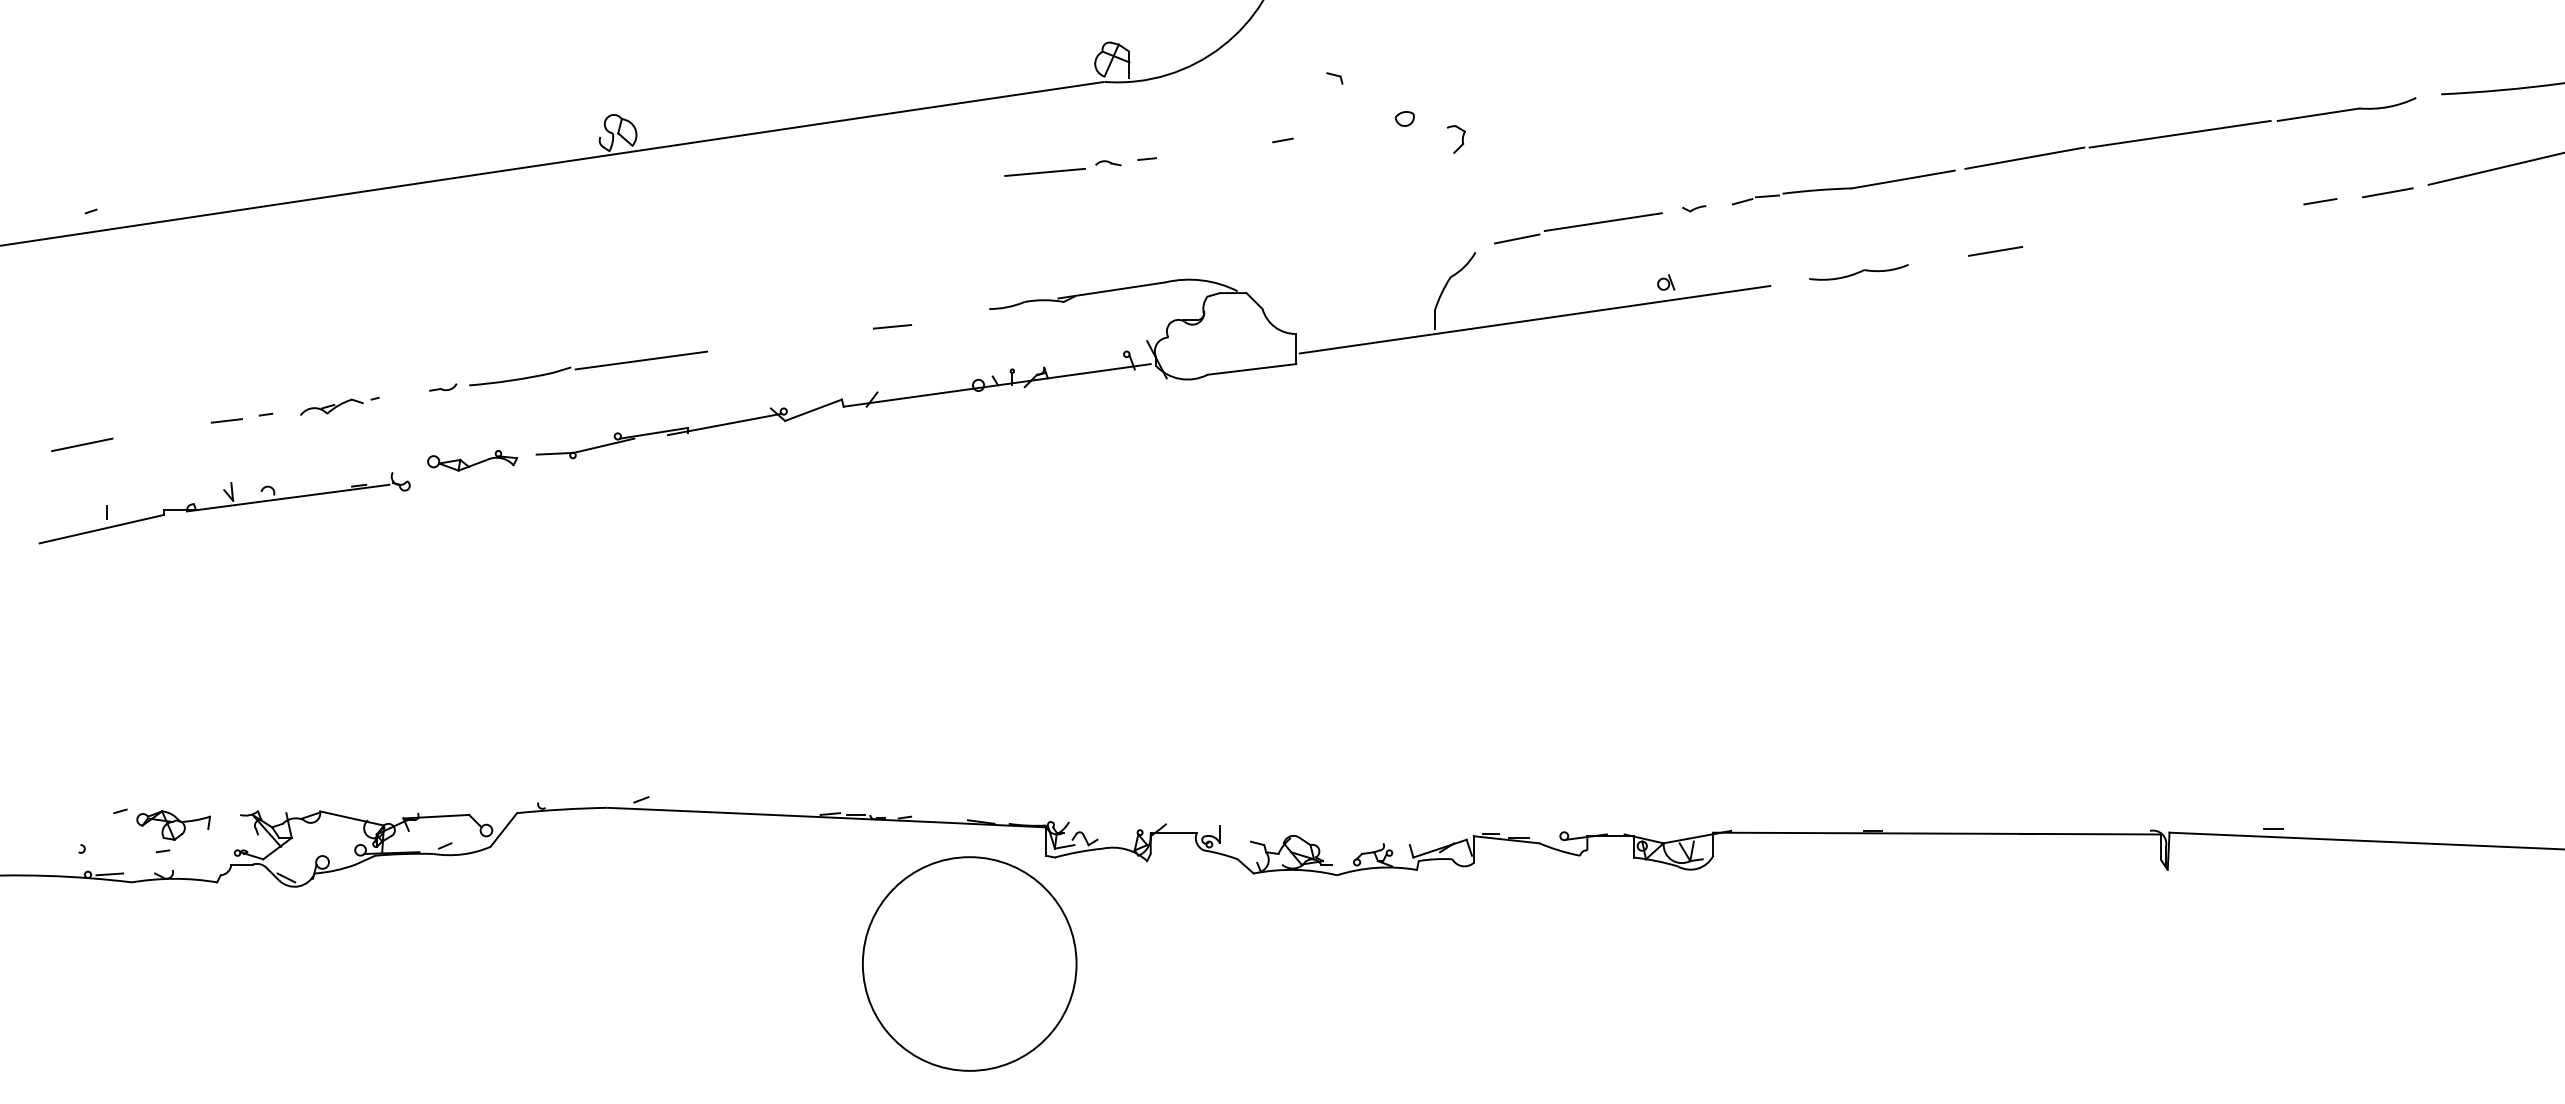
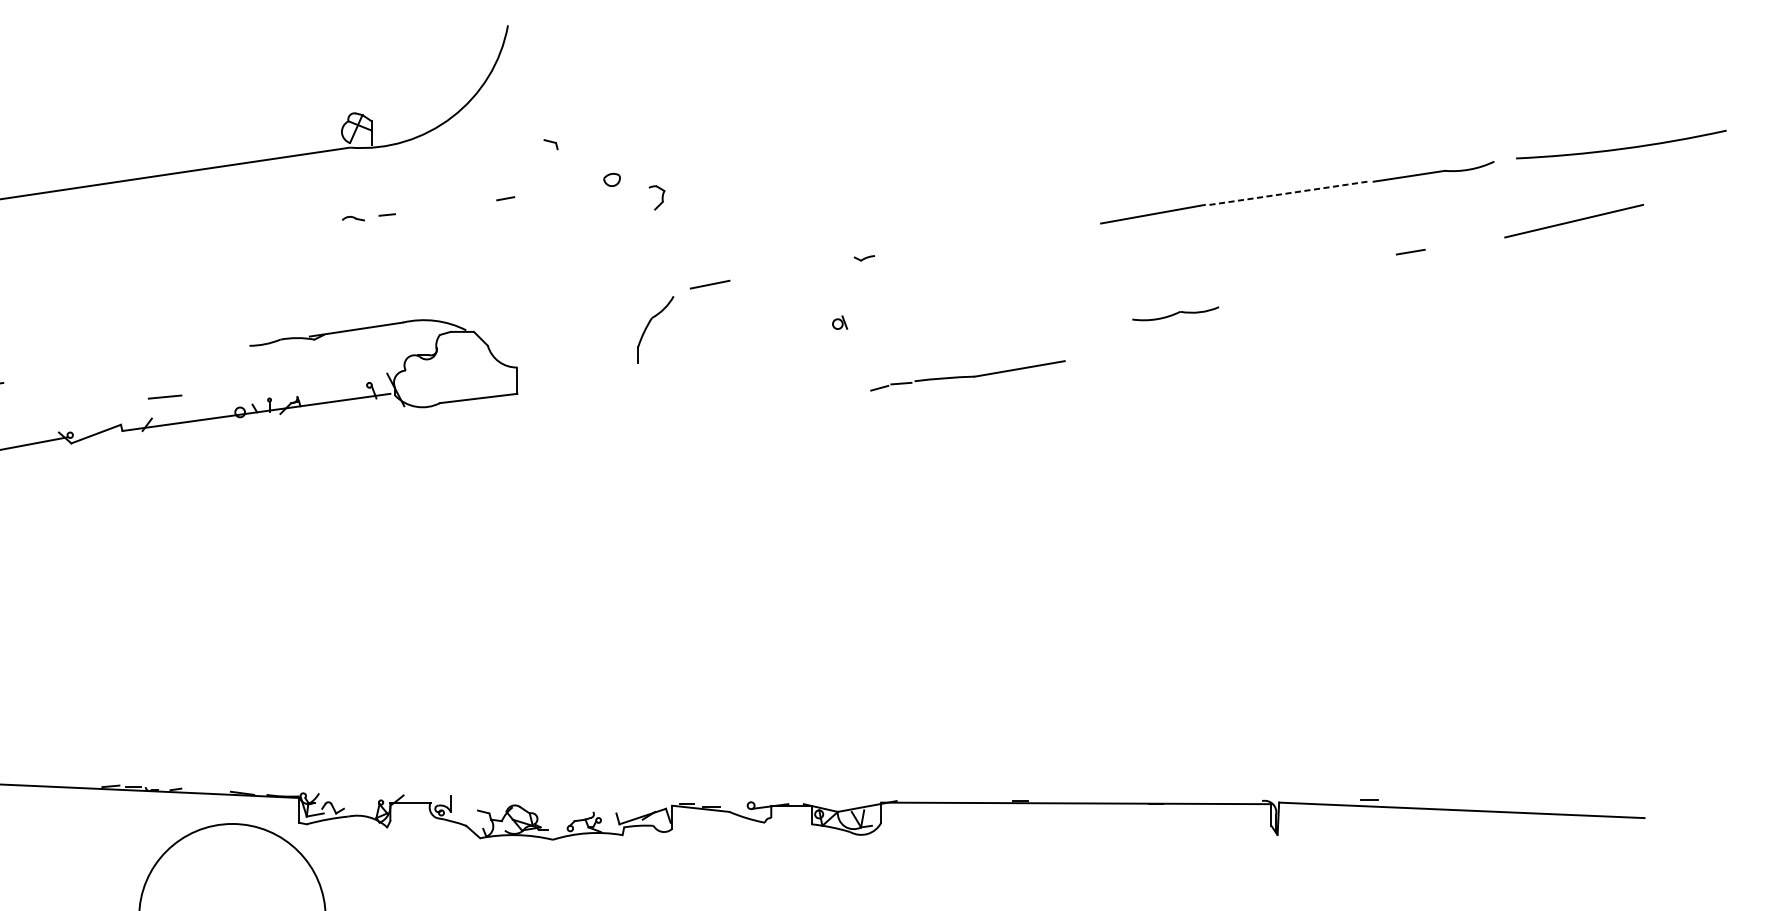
line: (2180, 134) -> (1288, 193), solid -> dashed
line: (1044, 171) -> (297, 225), removed
part: (1843, 187) -> (967, 375), moved
line: (2387, 192) -> (1469, 244), removed
line: (1602, 222) -> (784, 270), removed
line: (1995, 250) -> (1127, 294), removed
part: (1858, 272) -> (1175, 313), moved
line: (1534, 319) -> (725, 354), removed
line: (892, 326) -> (165, 396), moved

